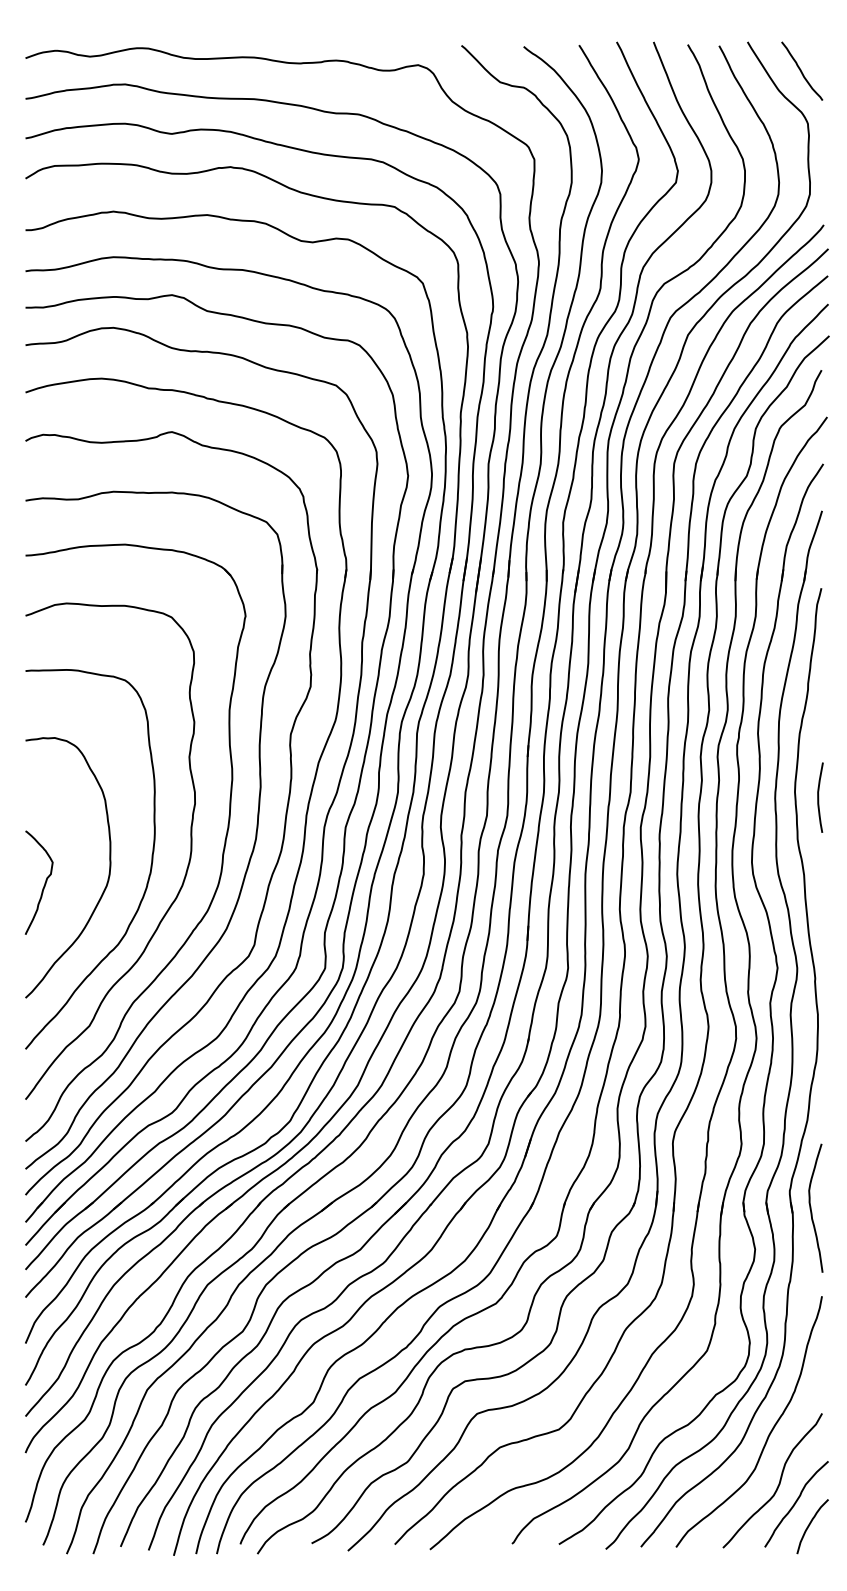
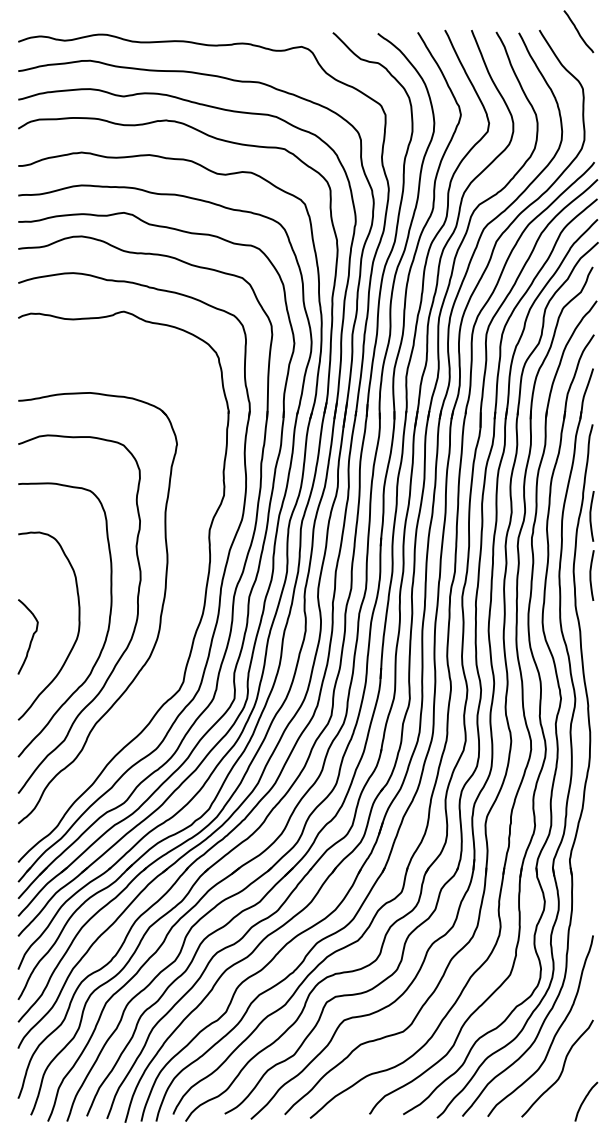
curve: (801, 70) -> (578, 31), moved
curve: (819, 715) -> (591, 516), added
part: (248, 860) -> (179, 620), removed
curve: (811, 1207) -> (585, 871), removed
curve: (796, 1503) -> (574, 1085), removed

